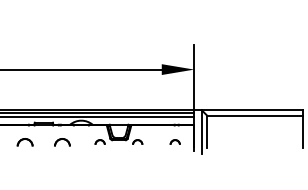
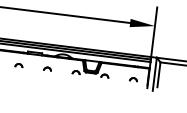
part: (24, 141) -> (18, 65), size x0.62
part: (62, 141) -> (47, 68), size x0.62

